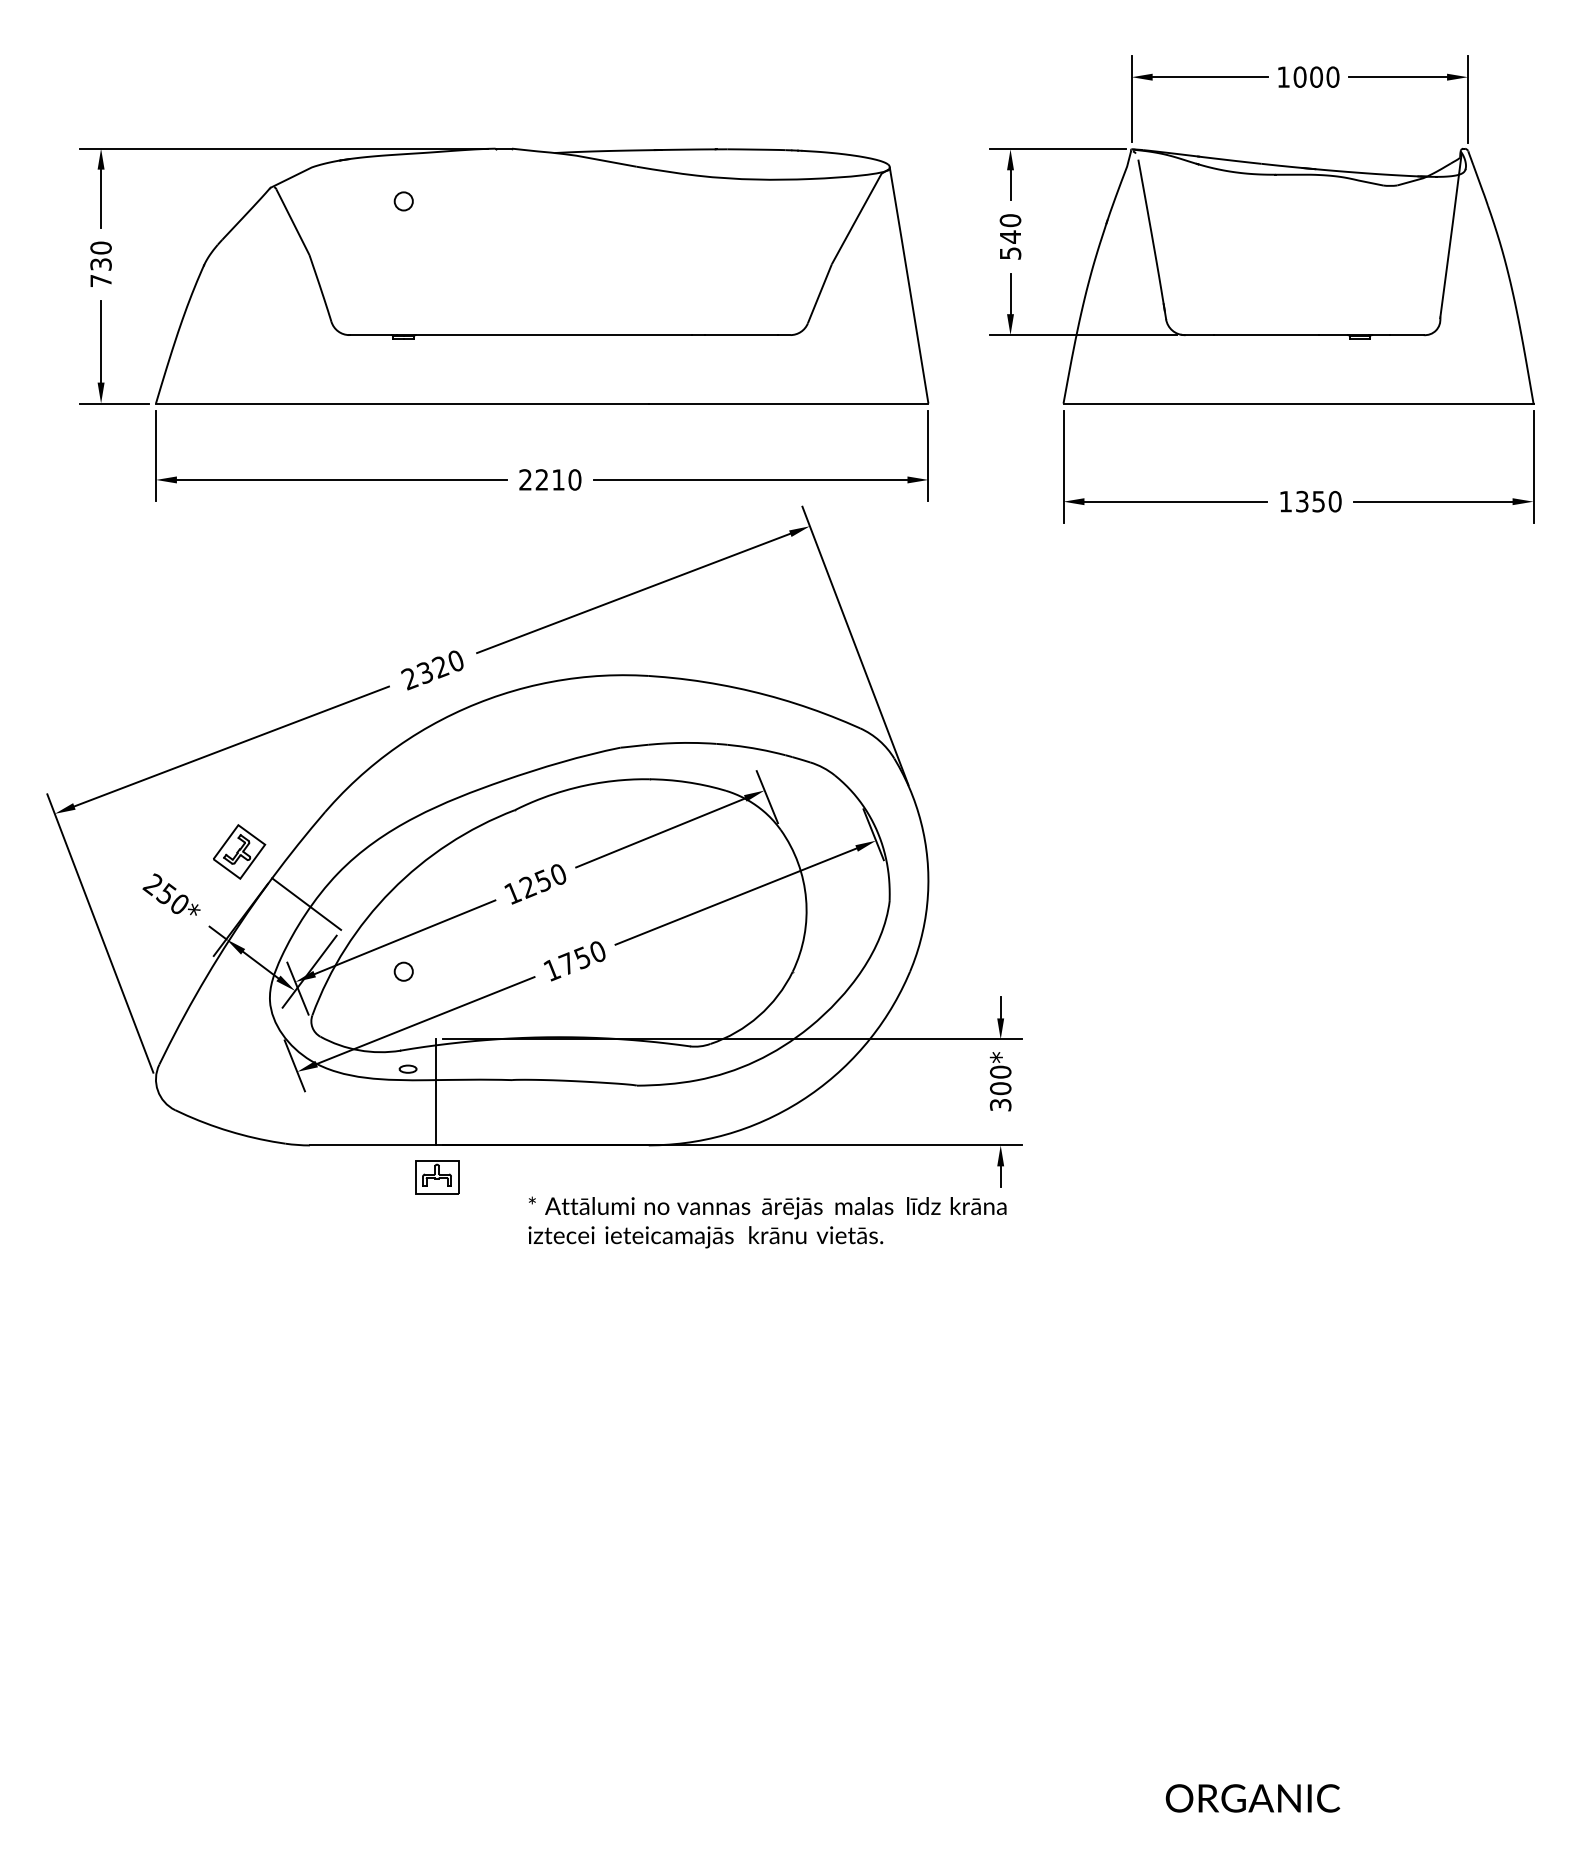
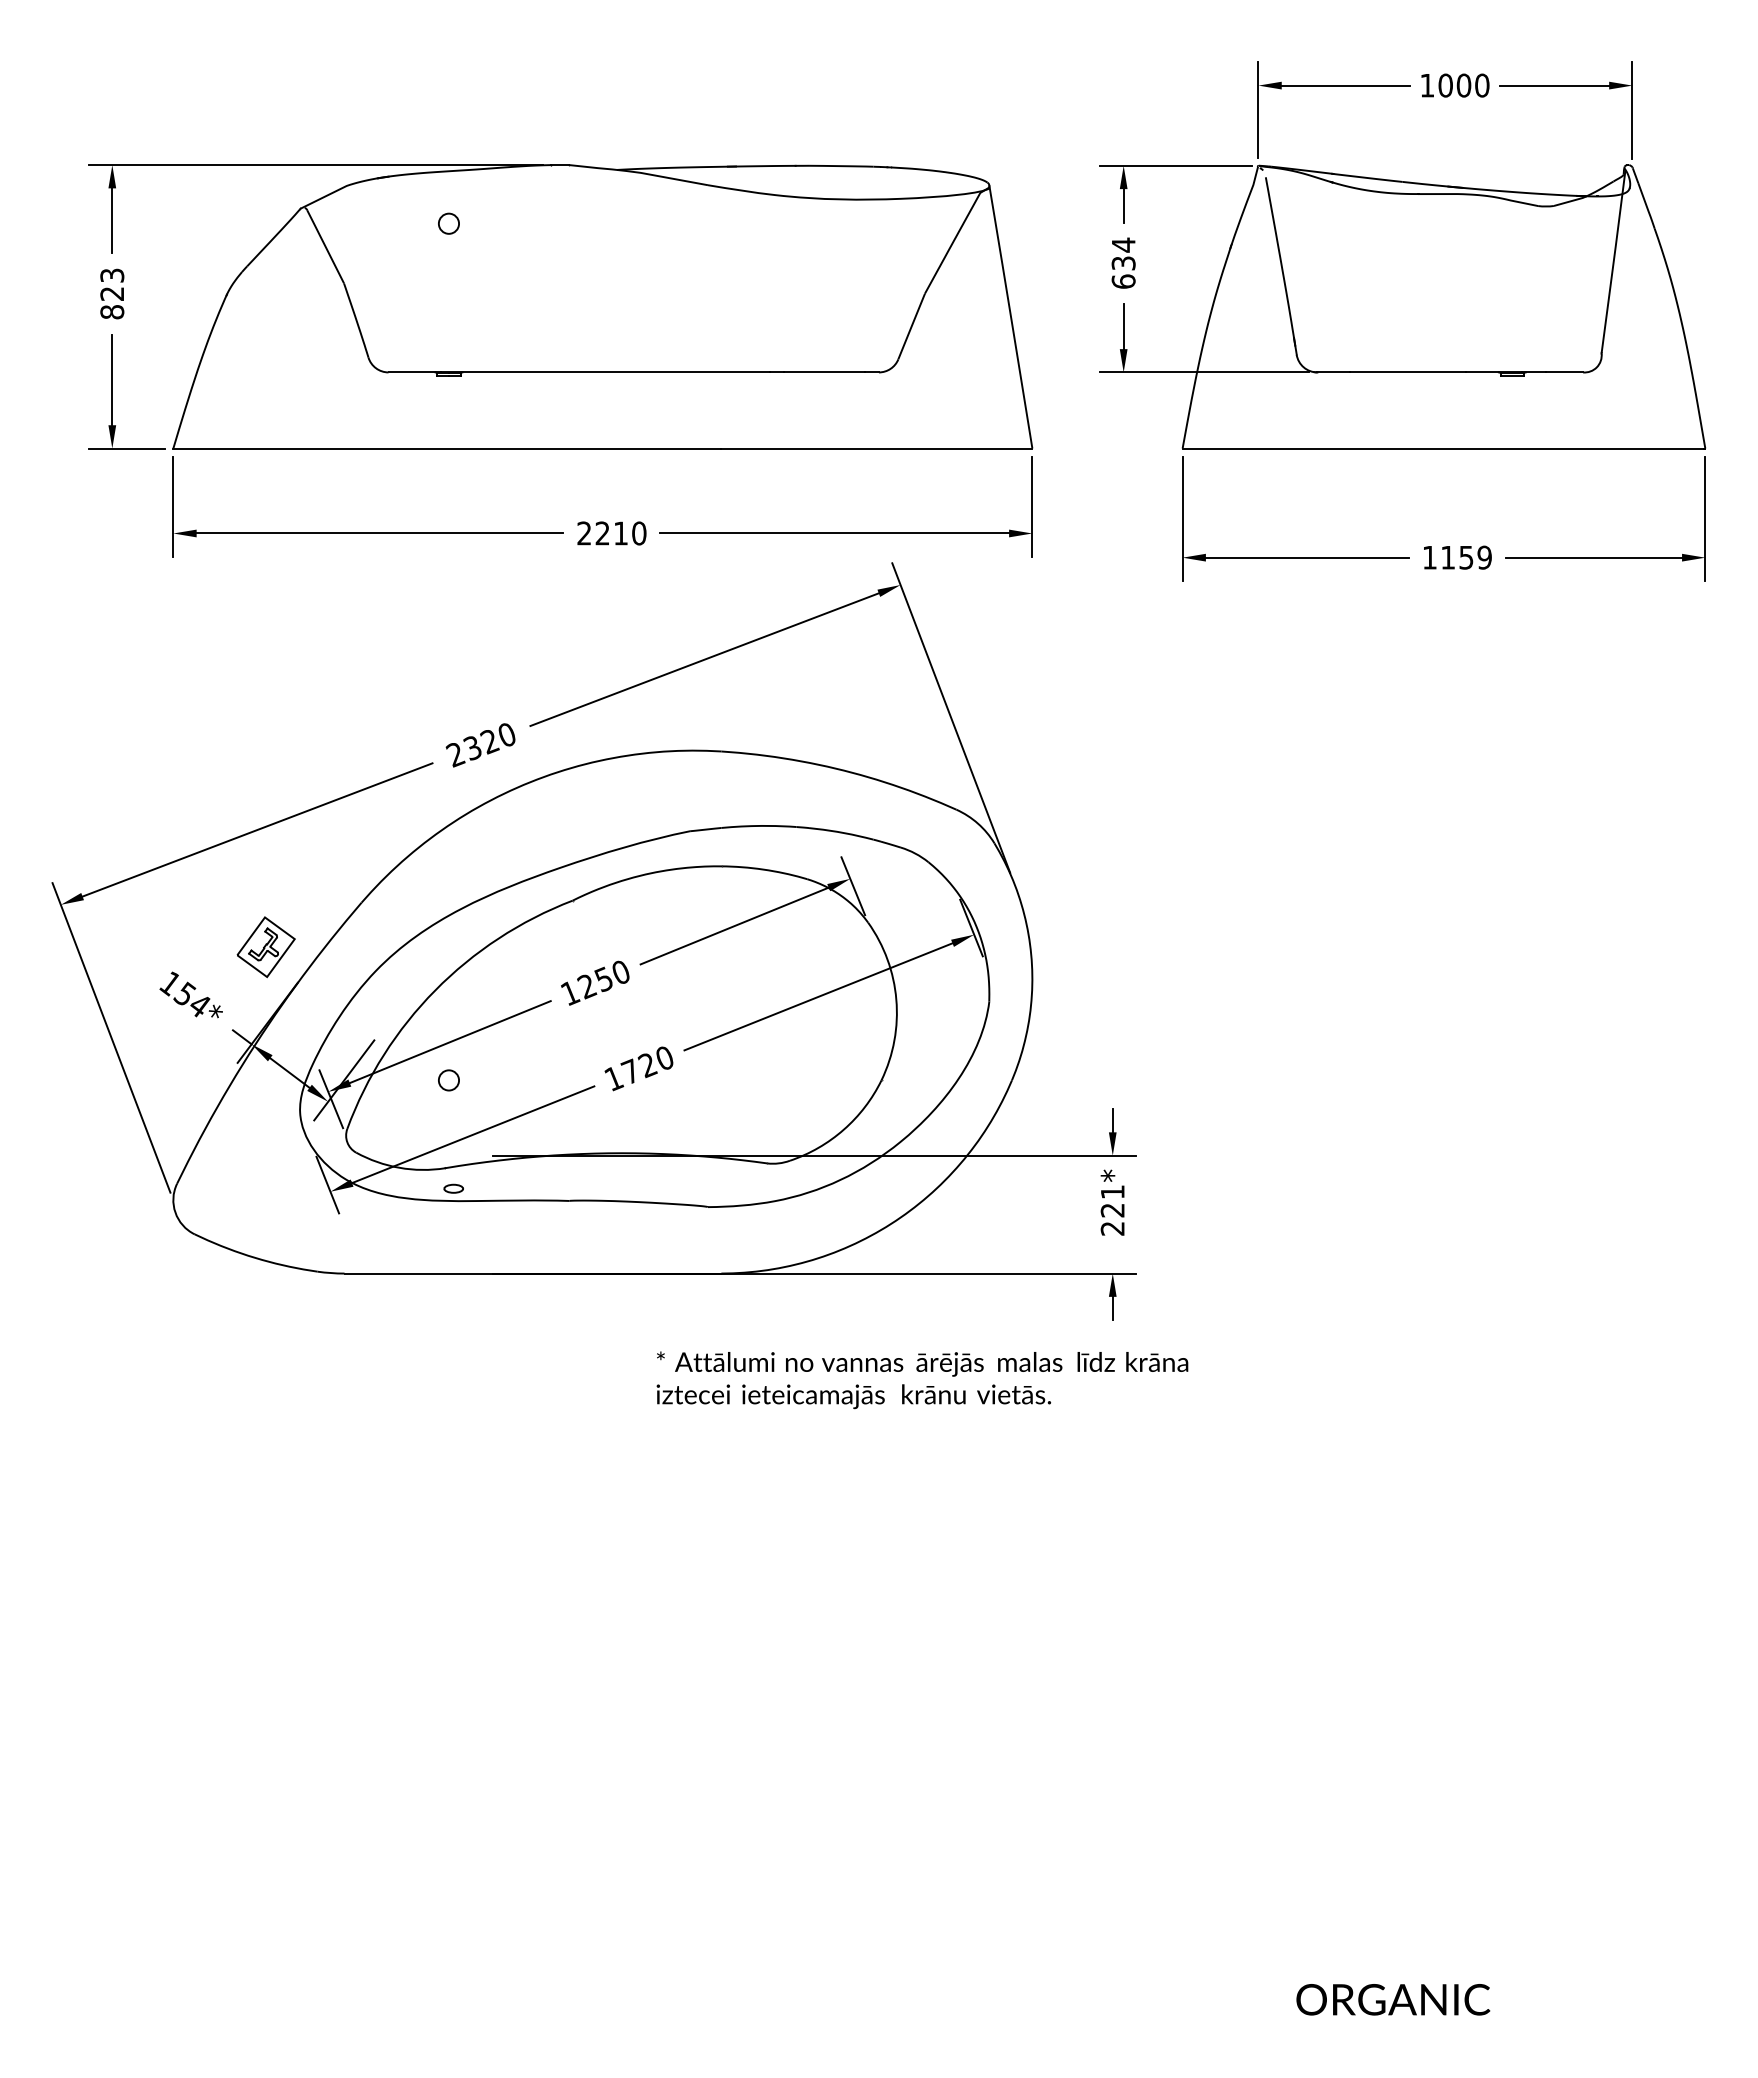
text: (1010, 236) -> (1123, 262), 540 -> 634
text: (101, 264) -> (112, 293), 730 -> 823
text: (1318, 501) -> (1466, 557), 1350 -> 1159
text: (166, 894) -> (184, 994), 250* -> 154*
line: (306, 903) -> (340, 1004), removed
text: (582, 958) -> (647, 1065), 1750 -> 1720
text: (1000, 1088) -> (1112, 1210), 300* -> 221*
line: (435, 1092) -> (484, 1214), removed
part: (437, 1177) -> (486, 1309), removed
text: (767, 1222) -> (922, 1380), moved

